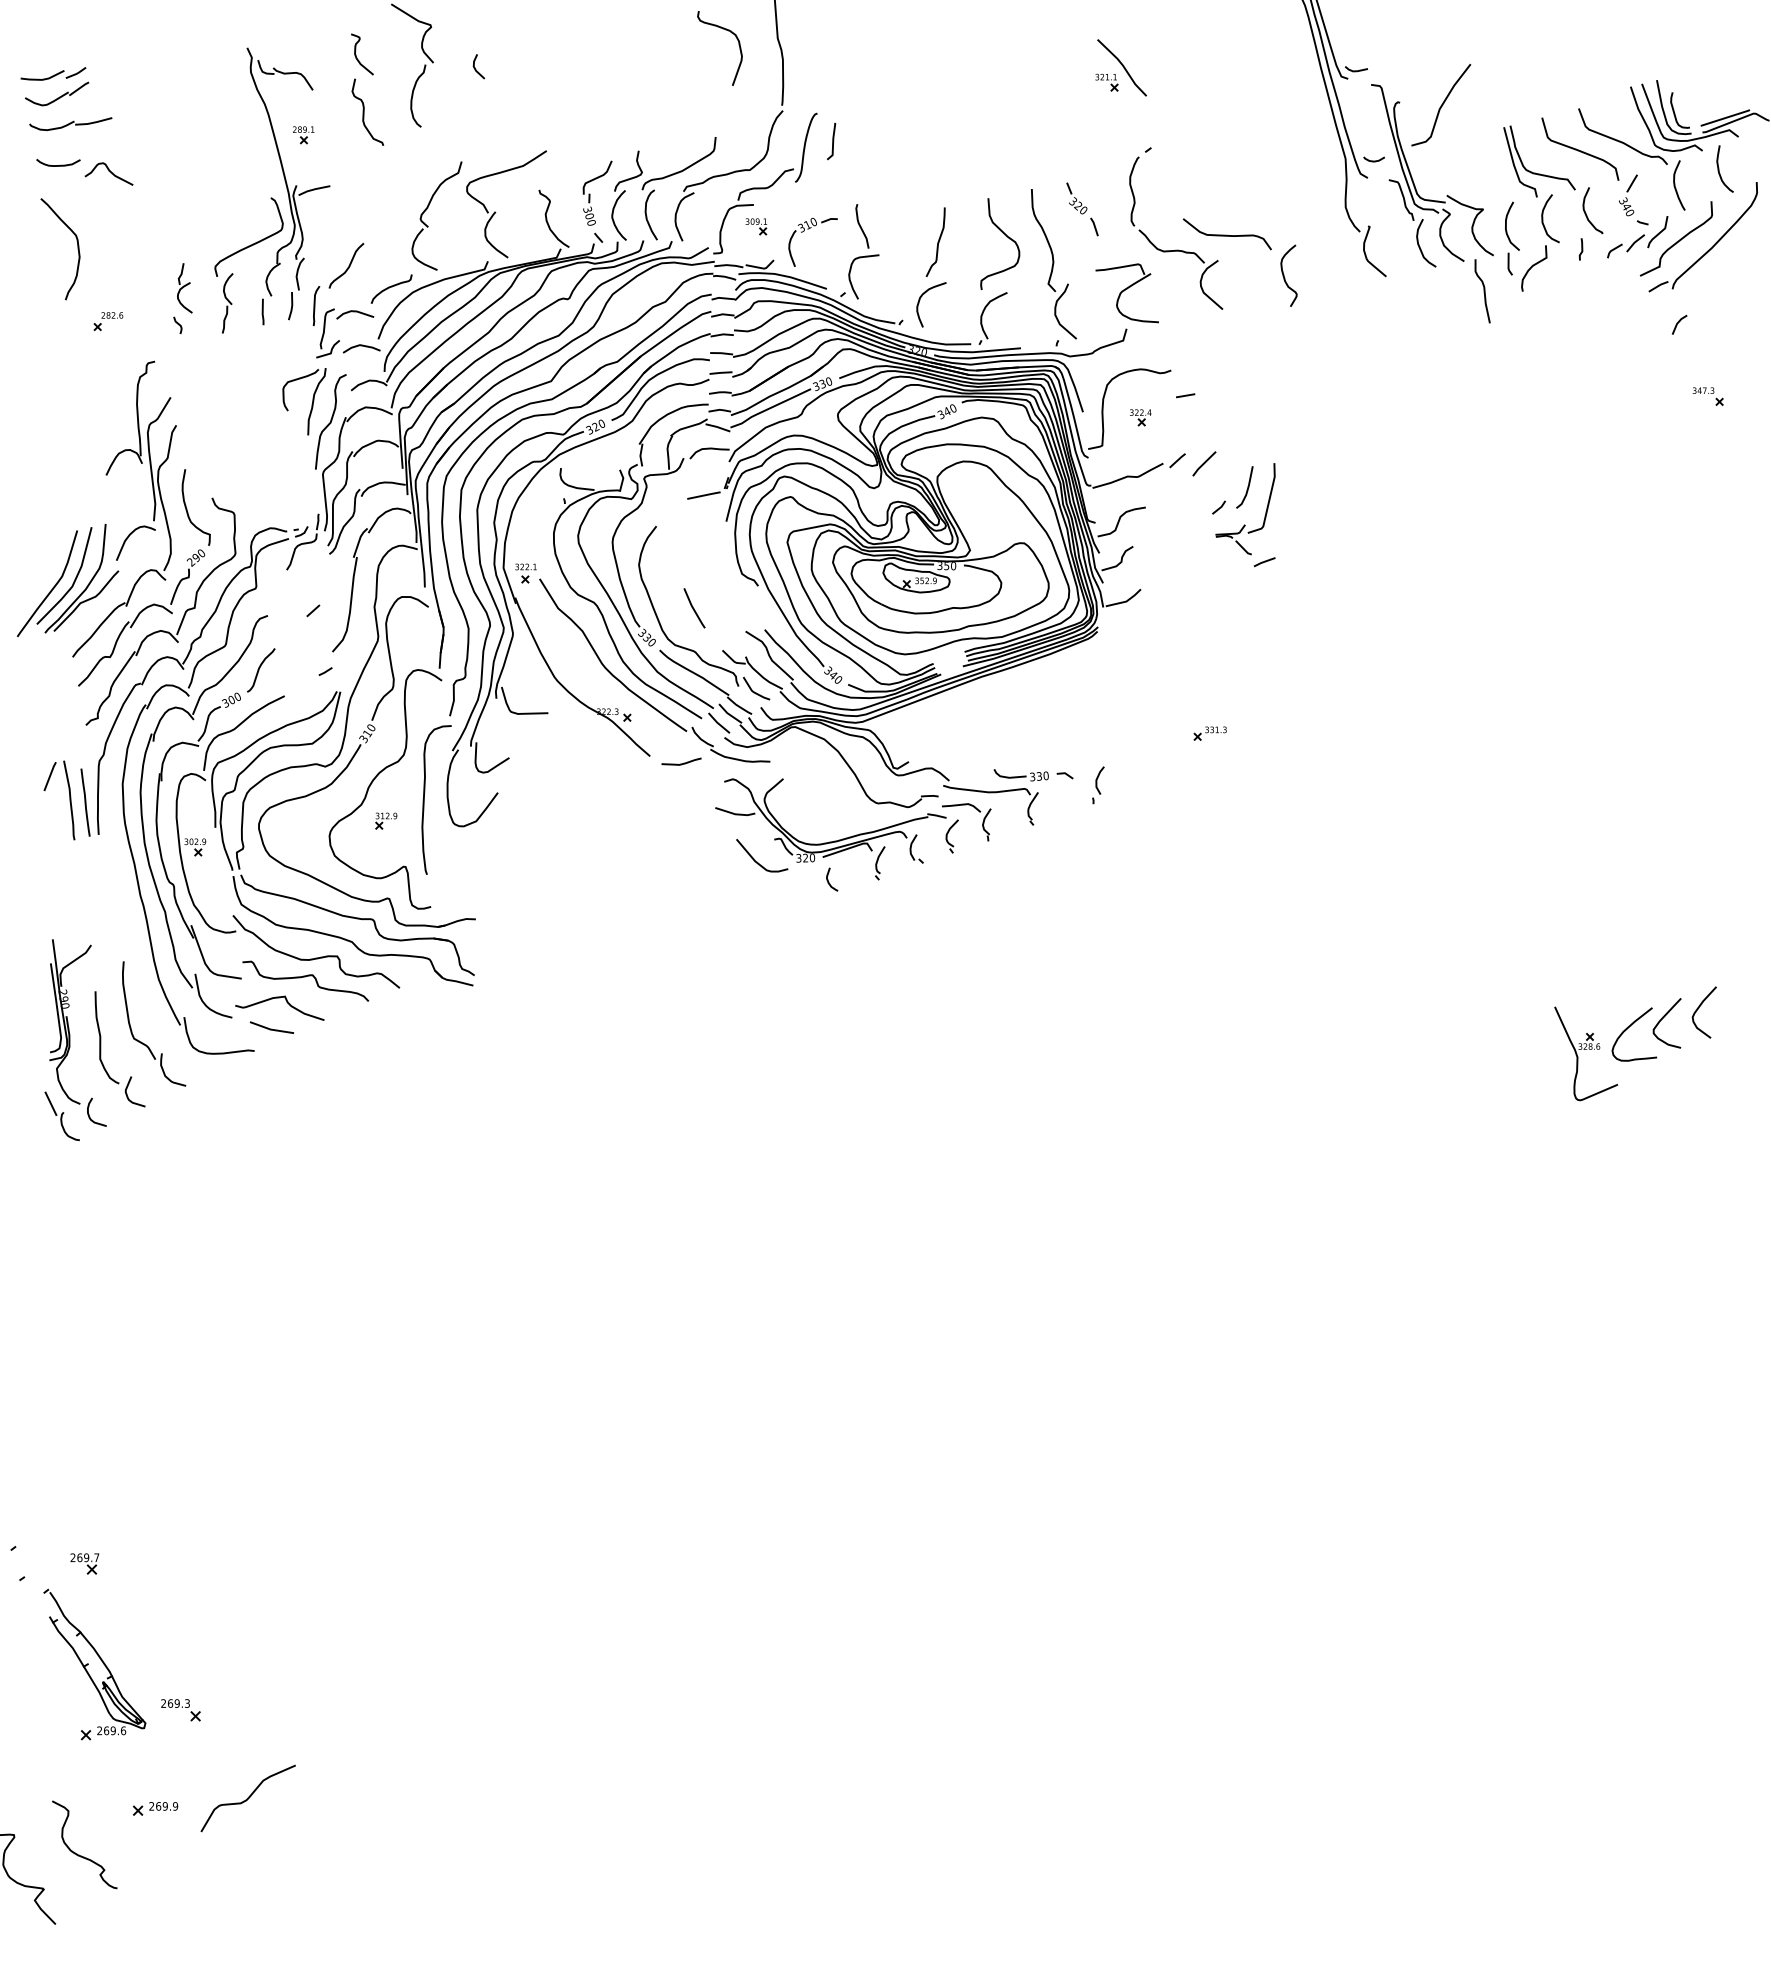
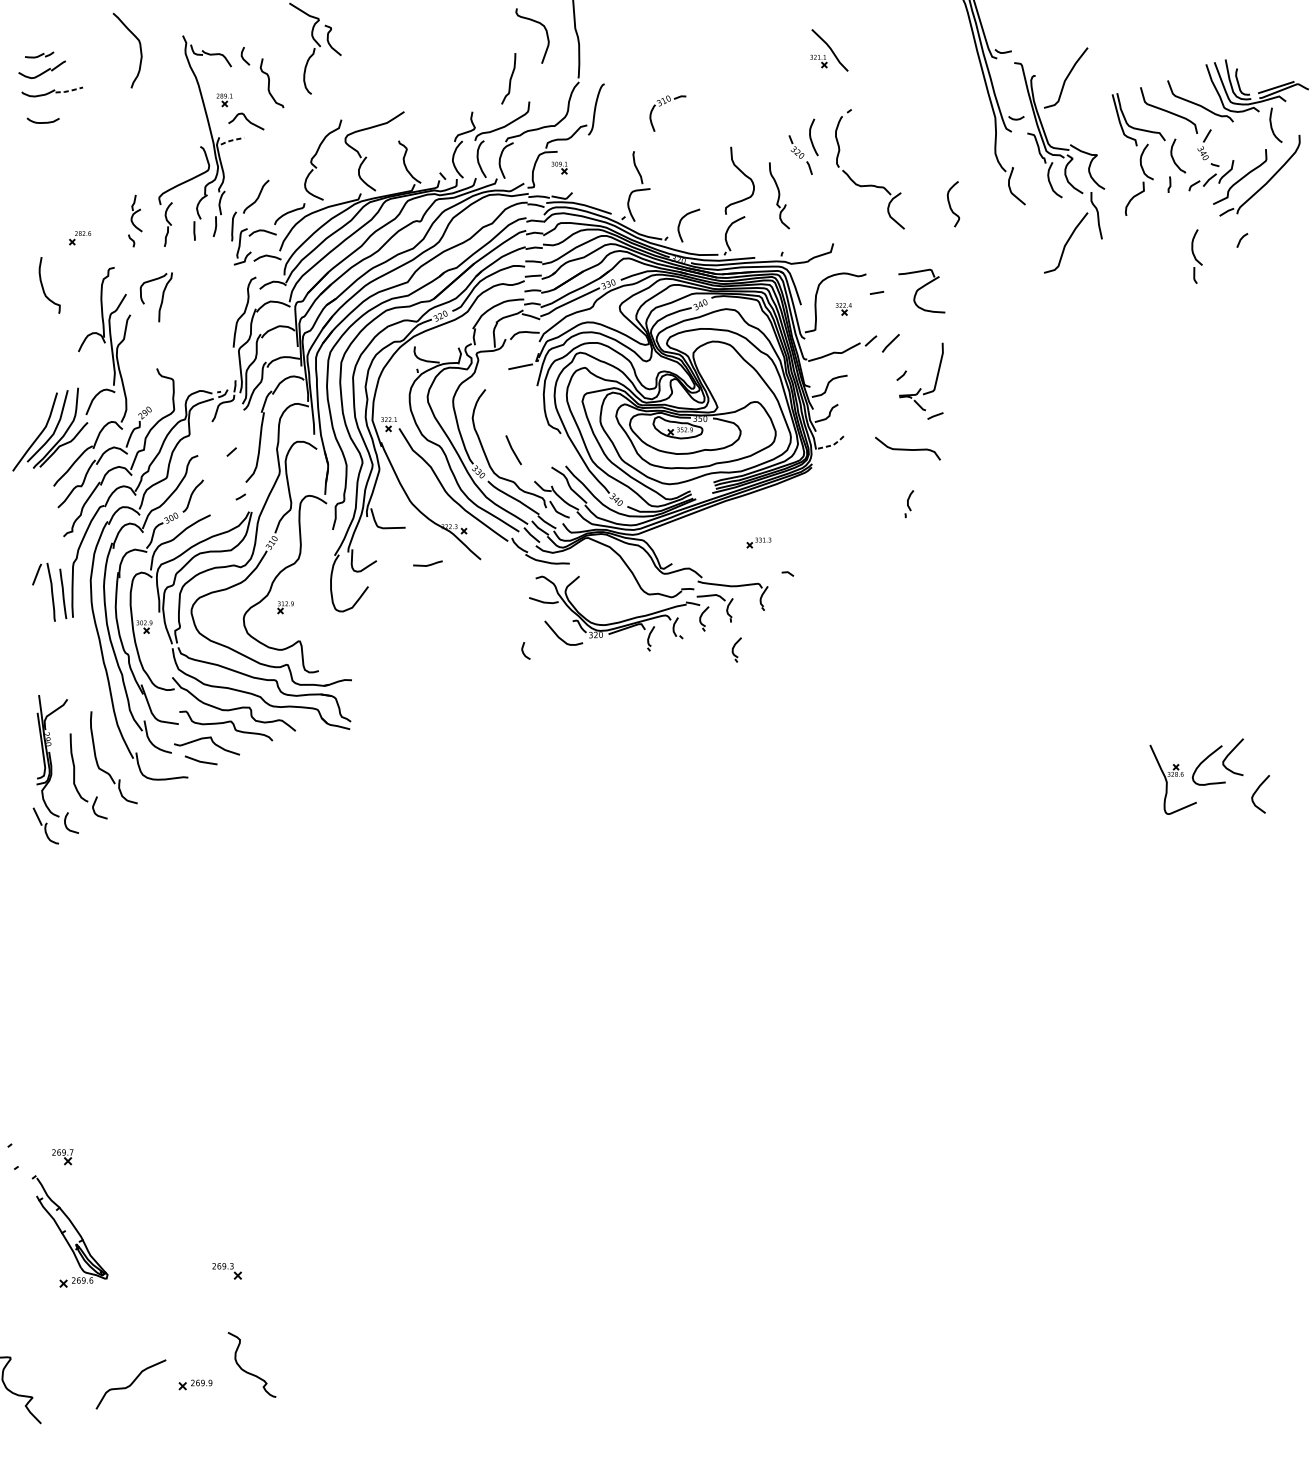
curve: (357, 57) -> (329, 42), moved
line: (475, 67) -> (242, 56), moved
part: (53, 73) -> (39, 54), size x0.6
line: (94, 122) -> (69, 90), solid -> dashed
line: (832, 141) -> (615, 104), removed
curve: (109, 172) -> (246, 120), moved
curve: (1675, 185) -> (811, 137), moved
line: (314, 189) -> (232, 140), solid -> dashed
part: (590, 193) -> (436, 143), removed
part: (808, 229) -> (664, 104), moved
curve: (1226, 234) -> (907, 448), moved
part: (1512, 238) -> (1197, 256), moved
curve: (937, 241) -> (510, 78), moved
curve: (77, 249) -> (140, 50), moved
part: (1053, 264) -> (779, 195), size x0.6
part: (1126, 293) -> (921, 291), moved
curve: (1441, 328) -> (1066, 243), added
part: (1707, 396) -> (1263, 293), removed
part: (311, 404) -> (161, 299), moved
line: (1246, 489) -> (922, 362), removed
curve: (187, 508) -> (43, 286), moved
line: (1126, 601) -> (833, 445), solid -> dashed
part: (1209, 733) -> (758, 542), moved
curve: (681, 763) -> (427, 564), moved
part: (1020, 775) -> (754, 573), removed
part: (1098, 785) -> (909, 504), moved
curve: (424, 799) -> (313, 591), removed
part: (995, 878) -> (736, 650), added
curve: (828, 879) -> (523, 650), moved
curve: (1699, 1008) -> (1257, 791), moved
part: (180, 1710) -> (226, 1271), moved
curve: (247, 1798) -> (130, 1384), moved
part: (155, 1808) -> (195, 1384), moved
curve: (79, 1854) -> (248, 1371), moved

